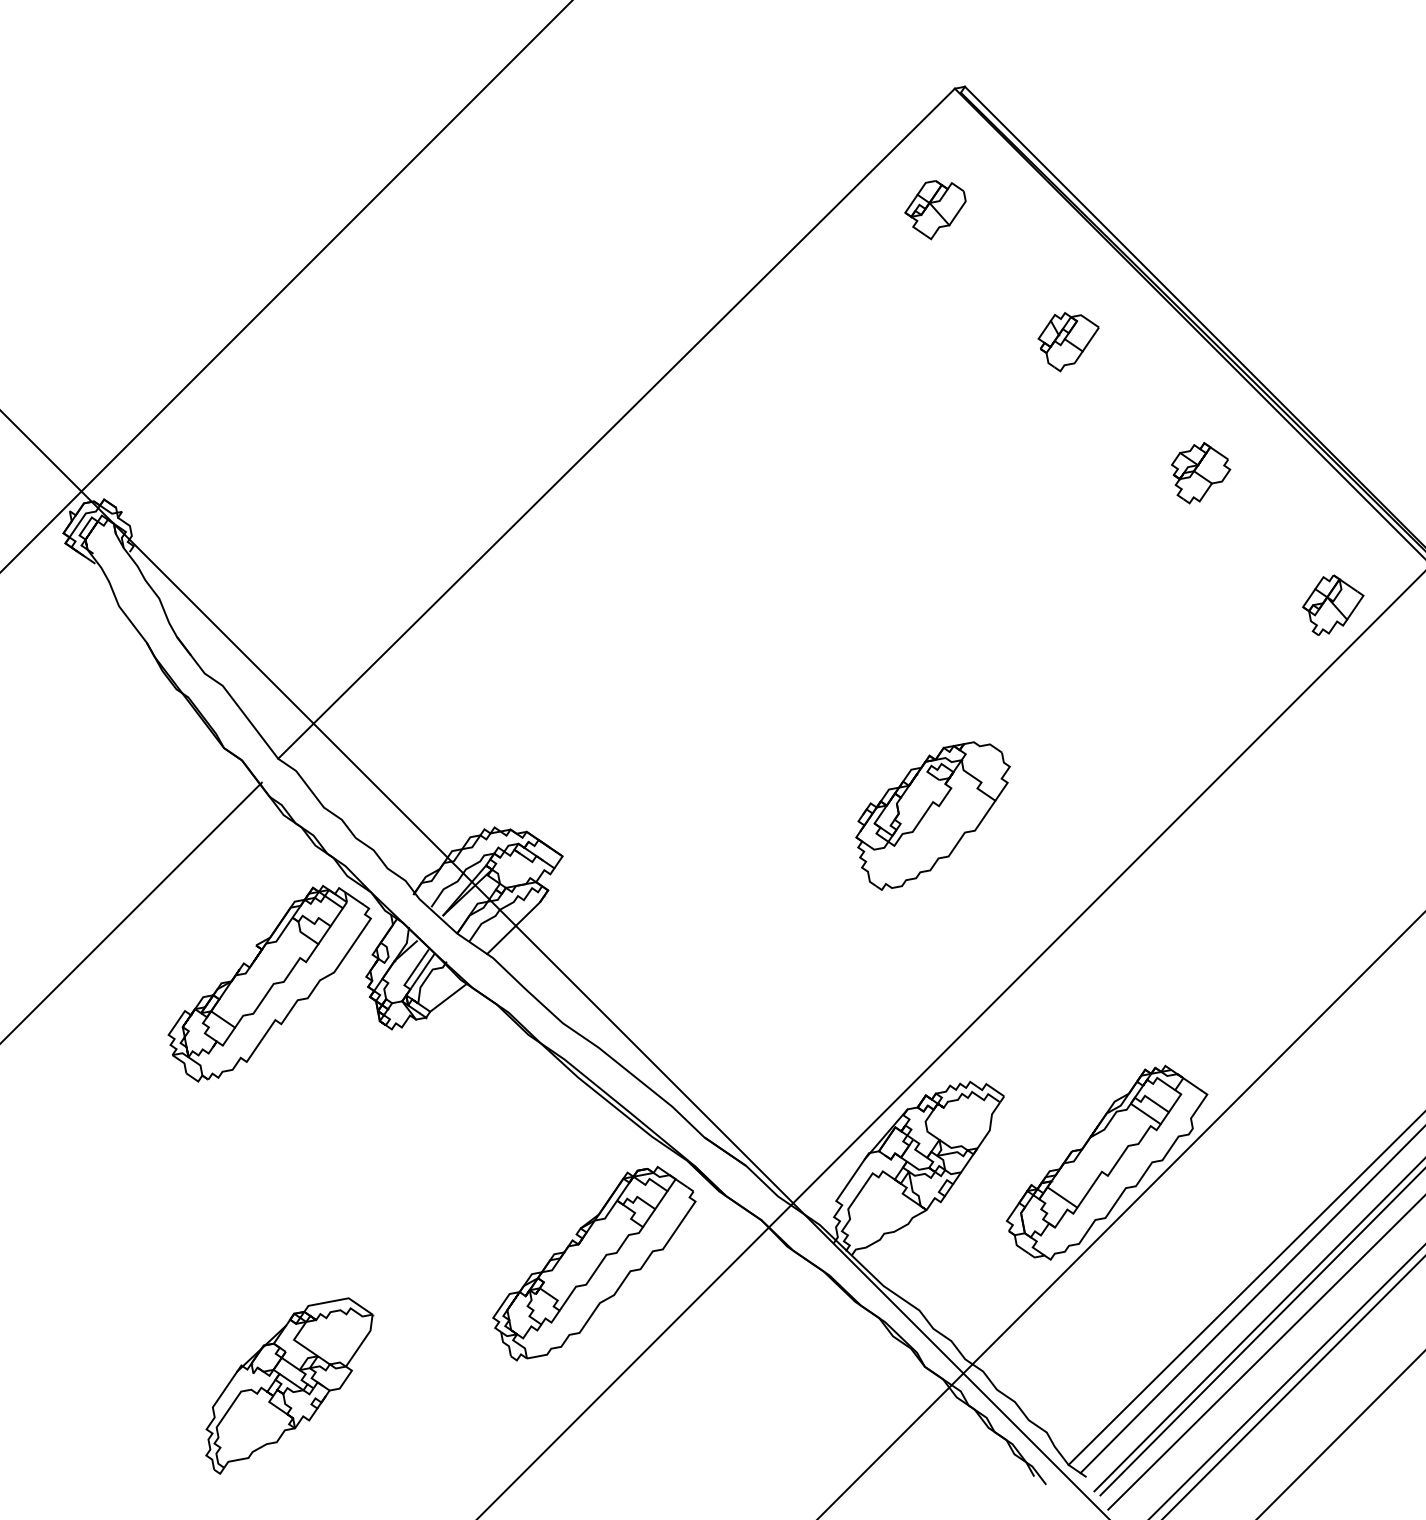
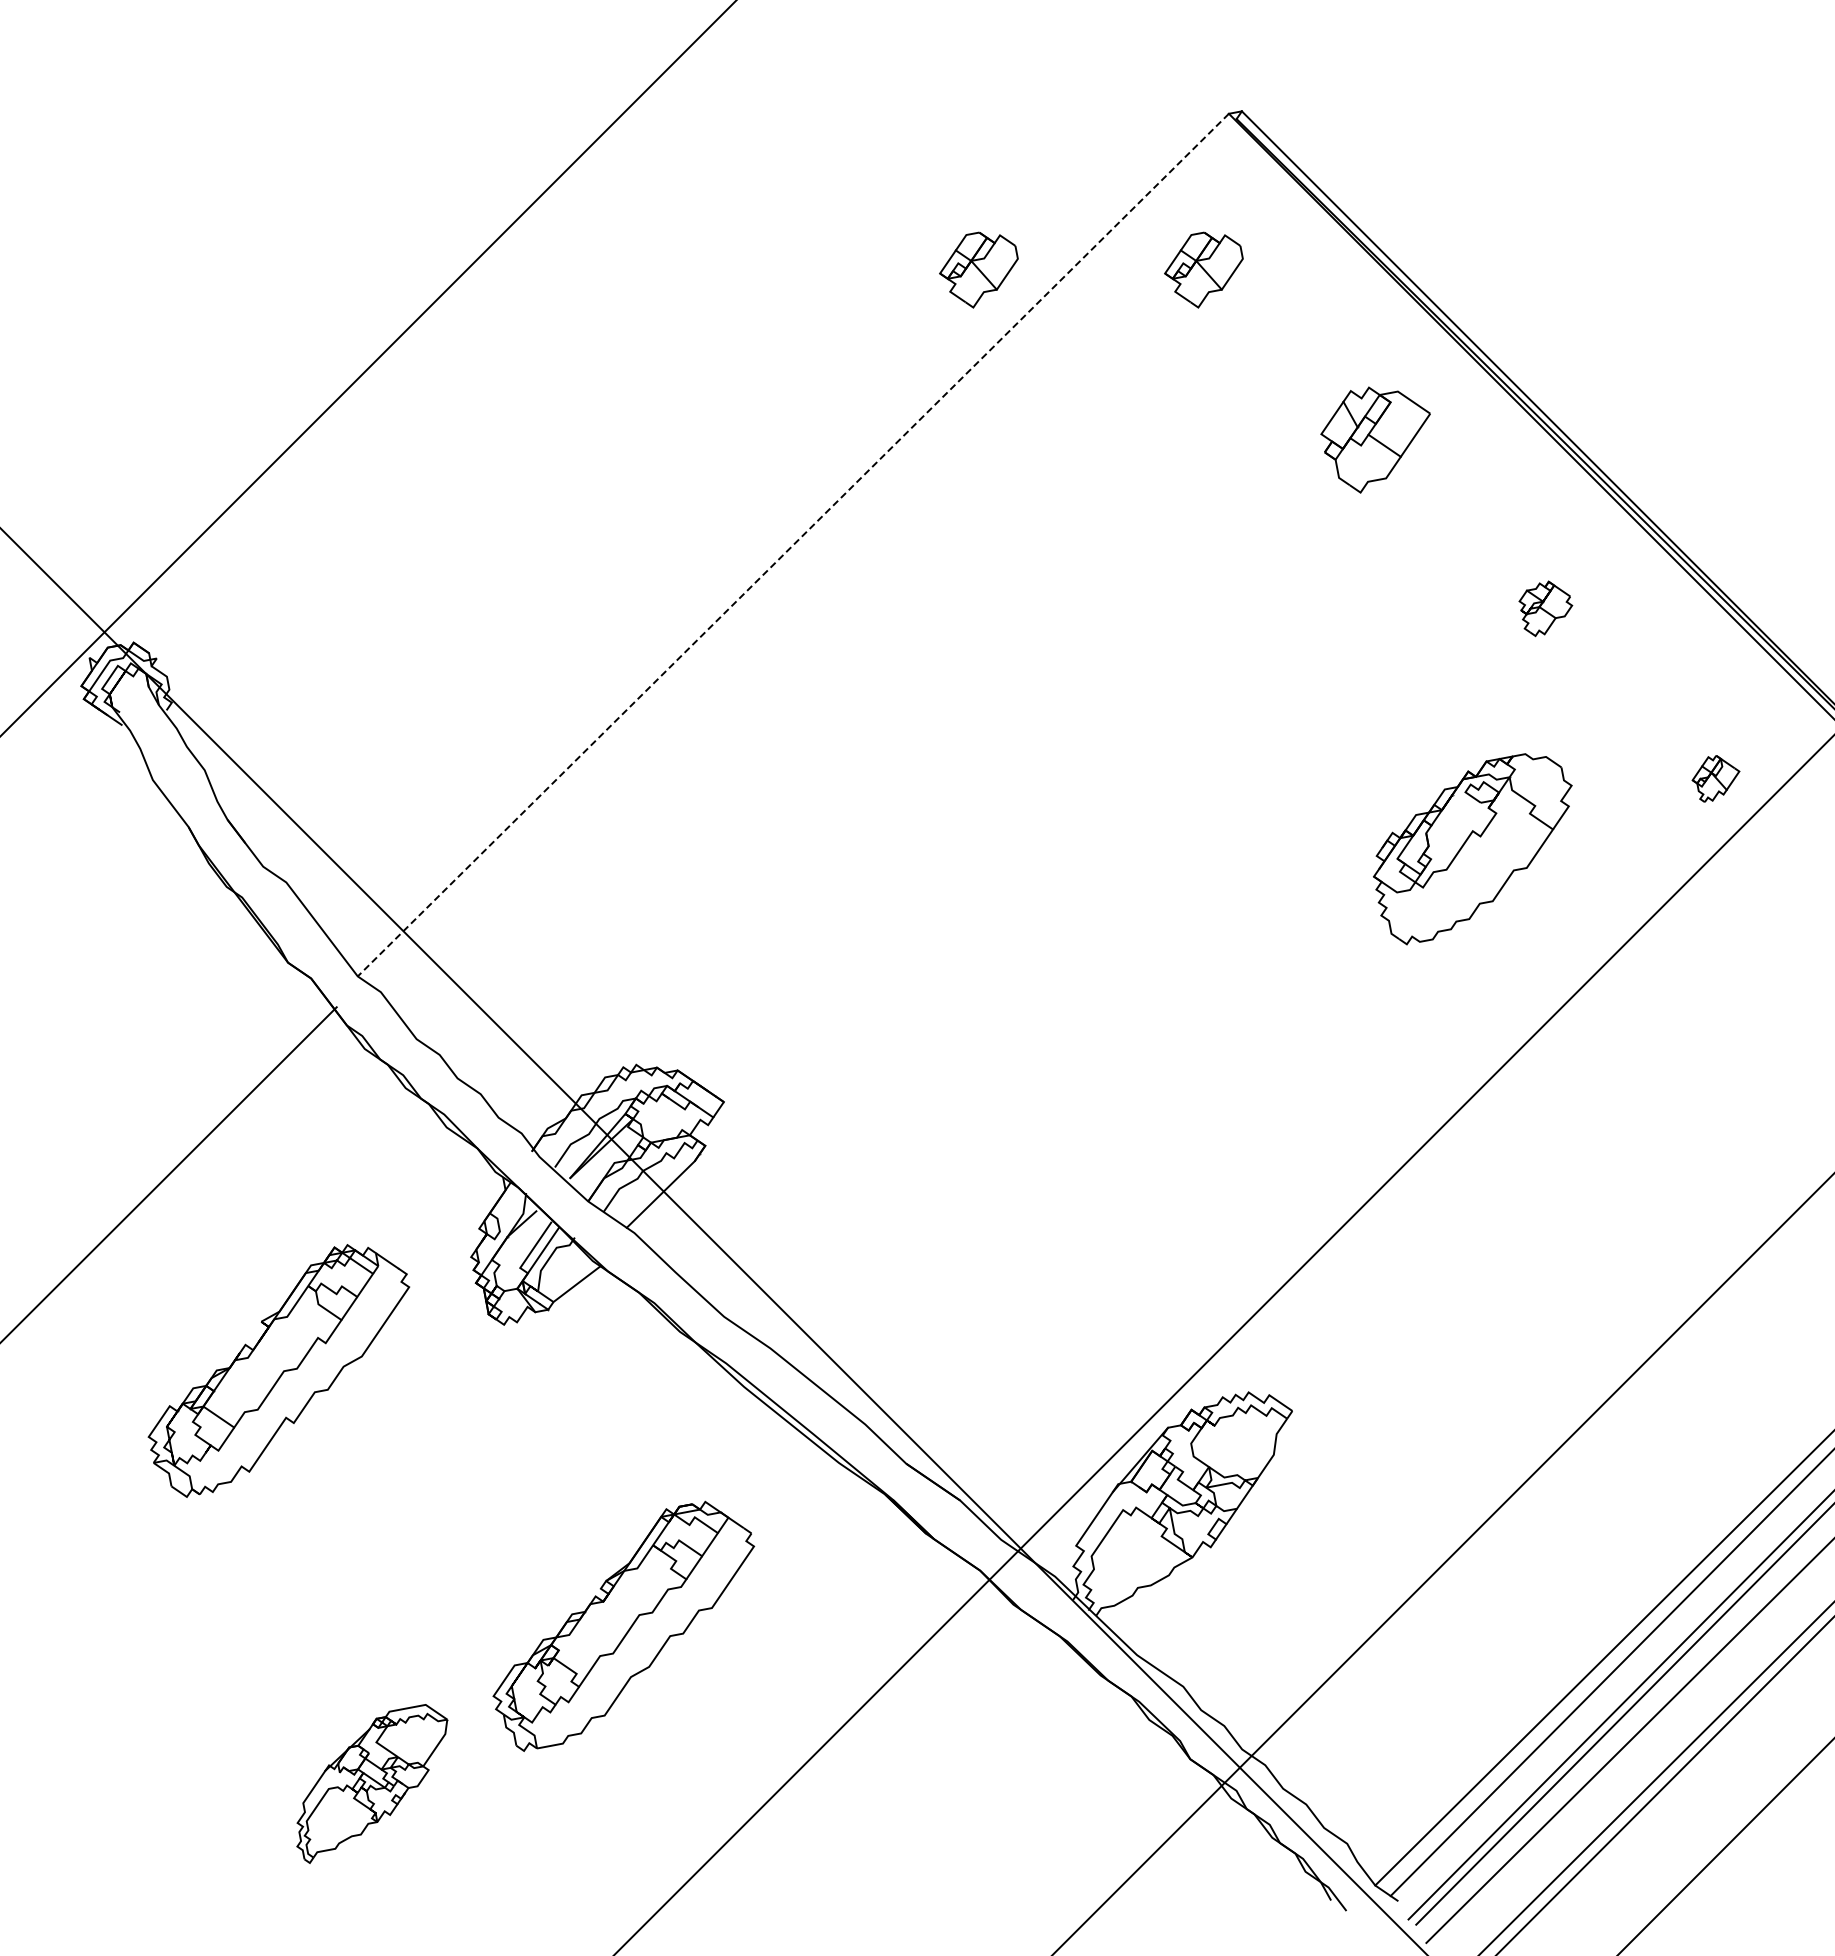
part: (760, 209) -> (978, 269), added
part: (1067, 341) -> (1374, 439), size x1.4
line: (616, 424) -> (793, 545), solid -> dashed
part: (1200, 472) -> (1545, 608), size x0.7
part: (1332, 605) -> (1715, 778), size x0.6
part: (932, 816) -> (1472, 849), moved
part: (269, 983) -> (278, 1370), moved
part: (1106, 1162) -> (1424, 1496), removed
part: (594, 1262) -> (623, 1625), moved
part: (289, 1385) -> (372, 1783), size x0.7

